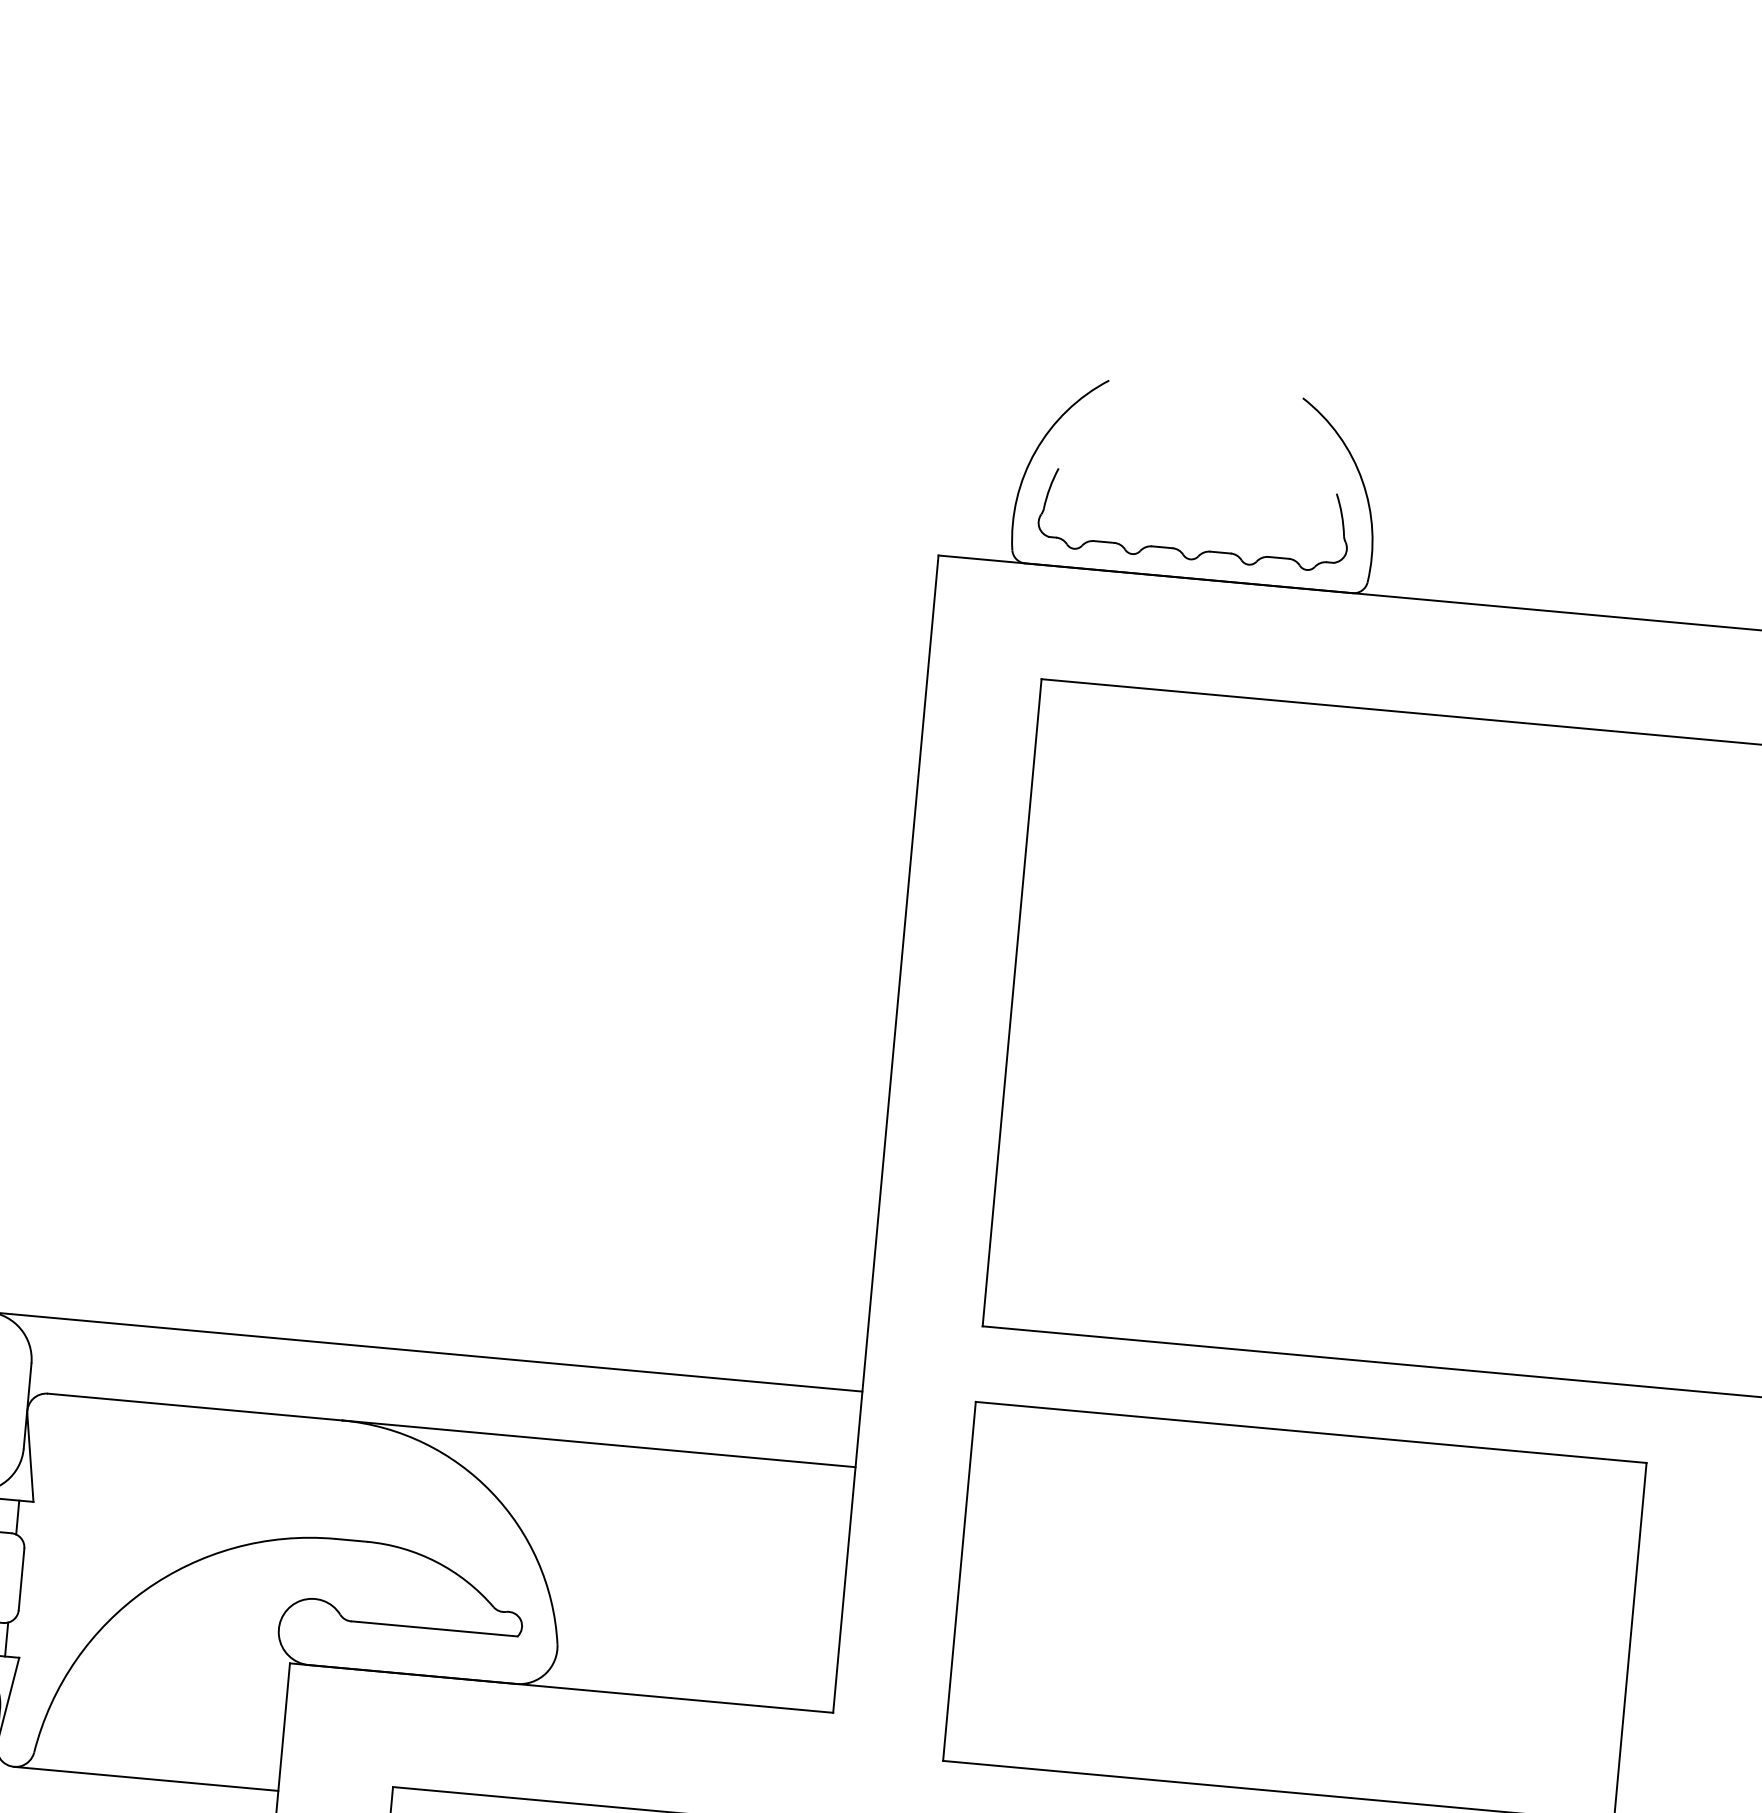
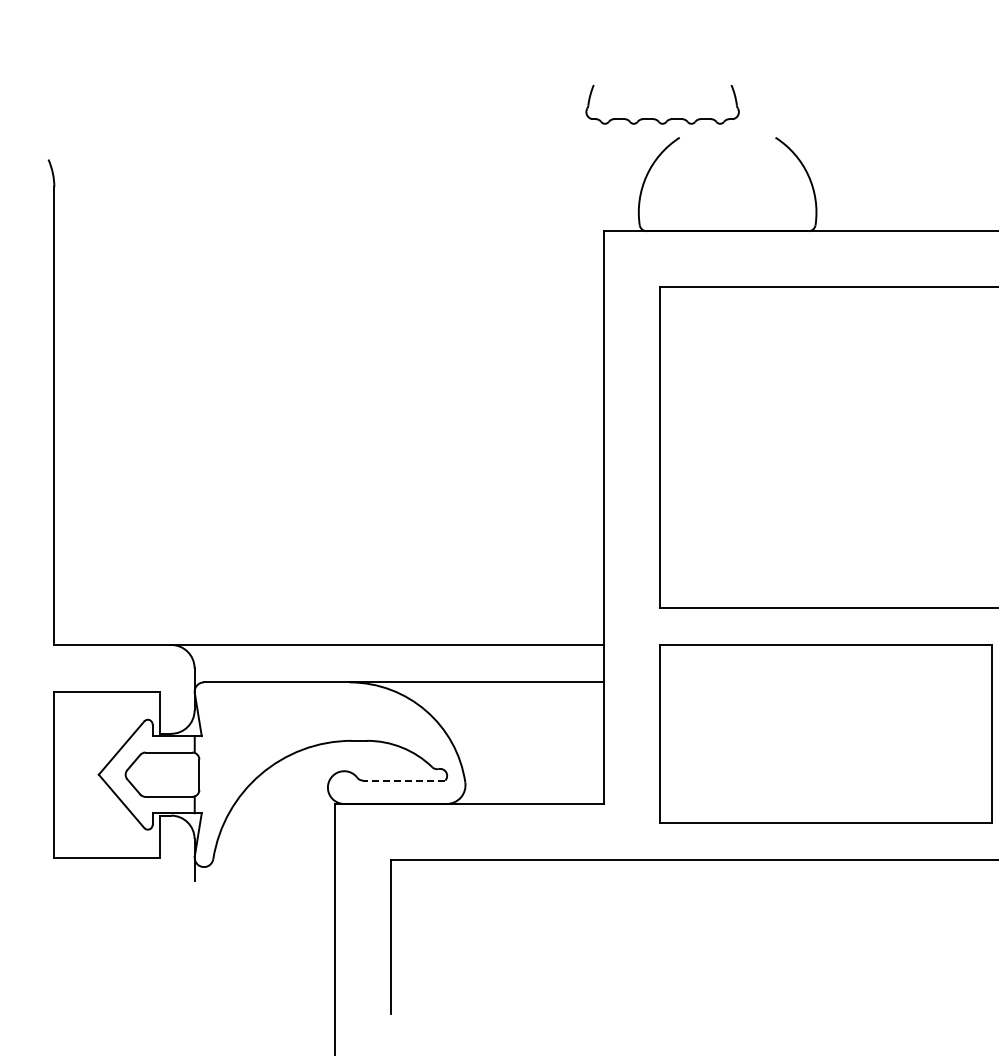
part: (1179, 547) -> (656, 118), moved
line: (432, 1628) -> (403, 780), solid -> dashed
line: (146, 1779) -> (269, 867), removed

